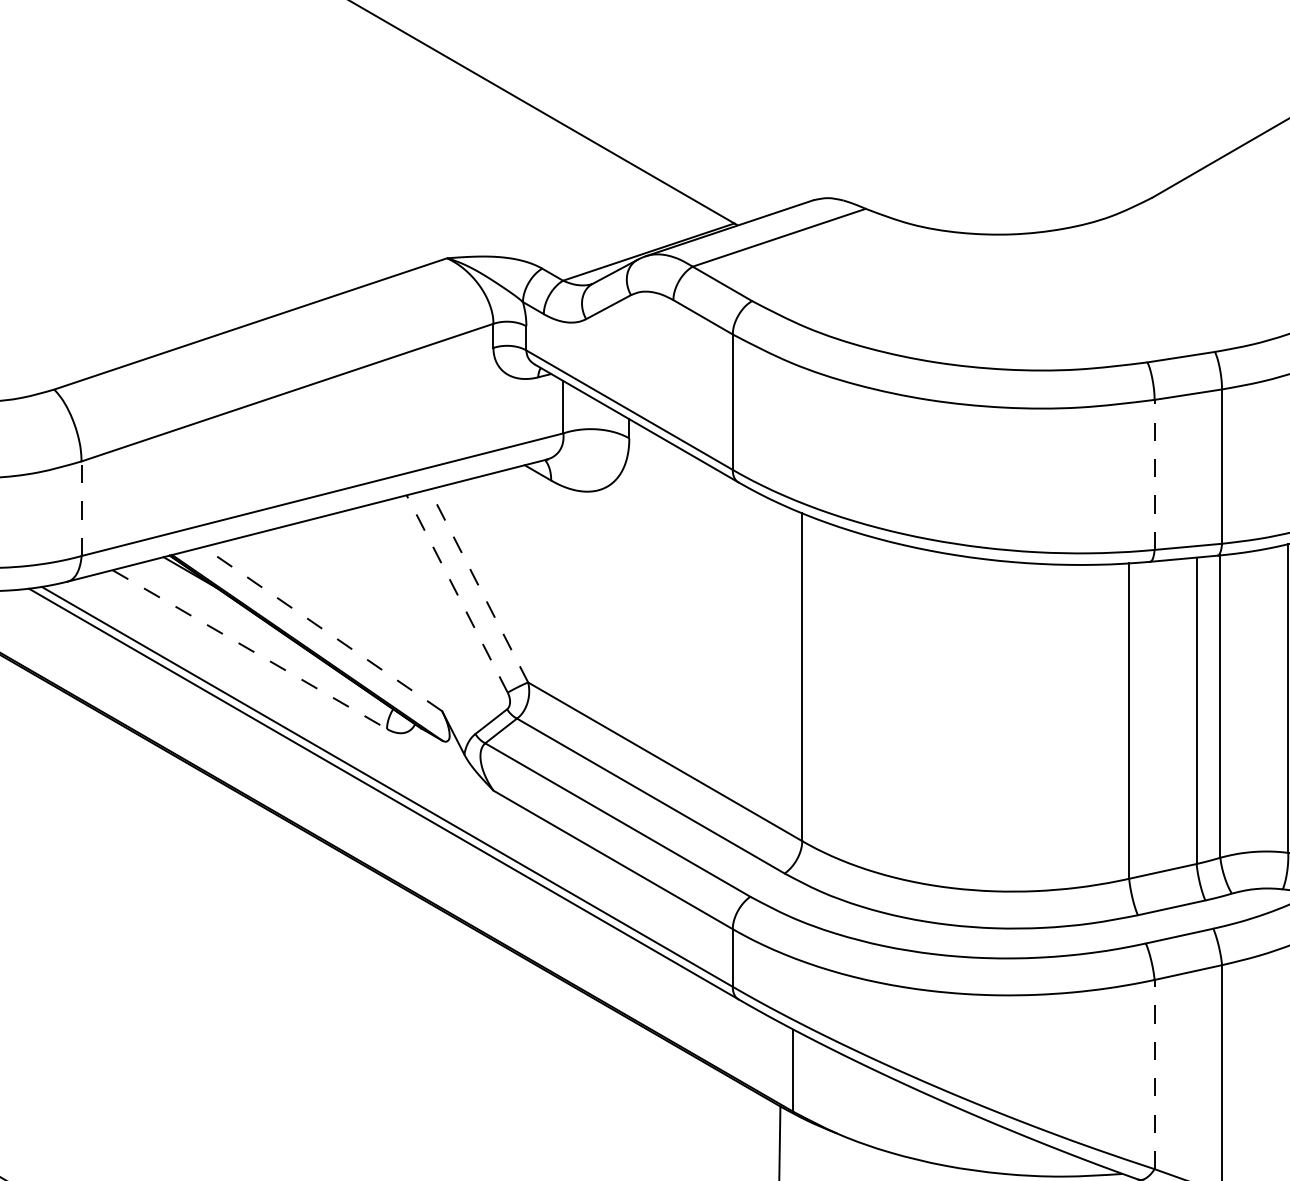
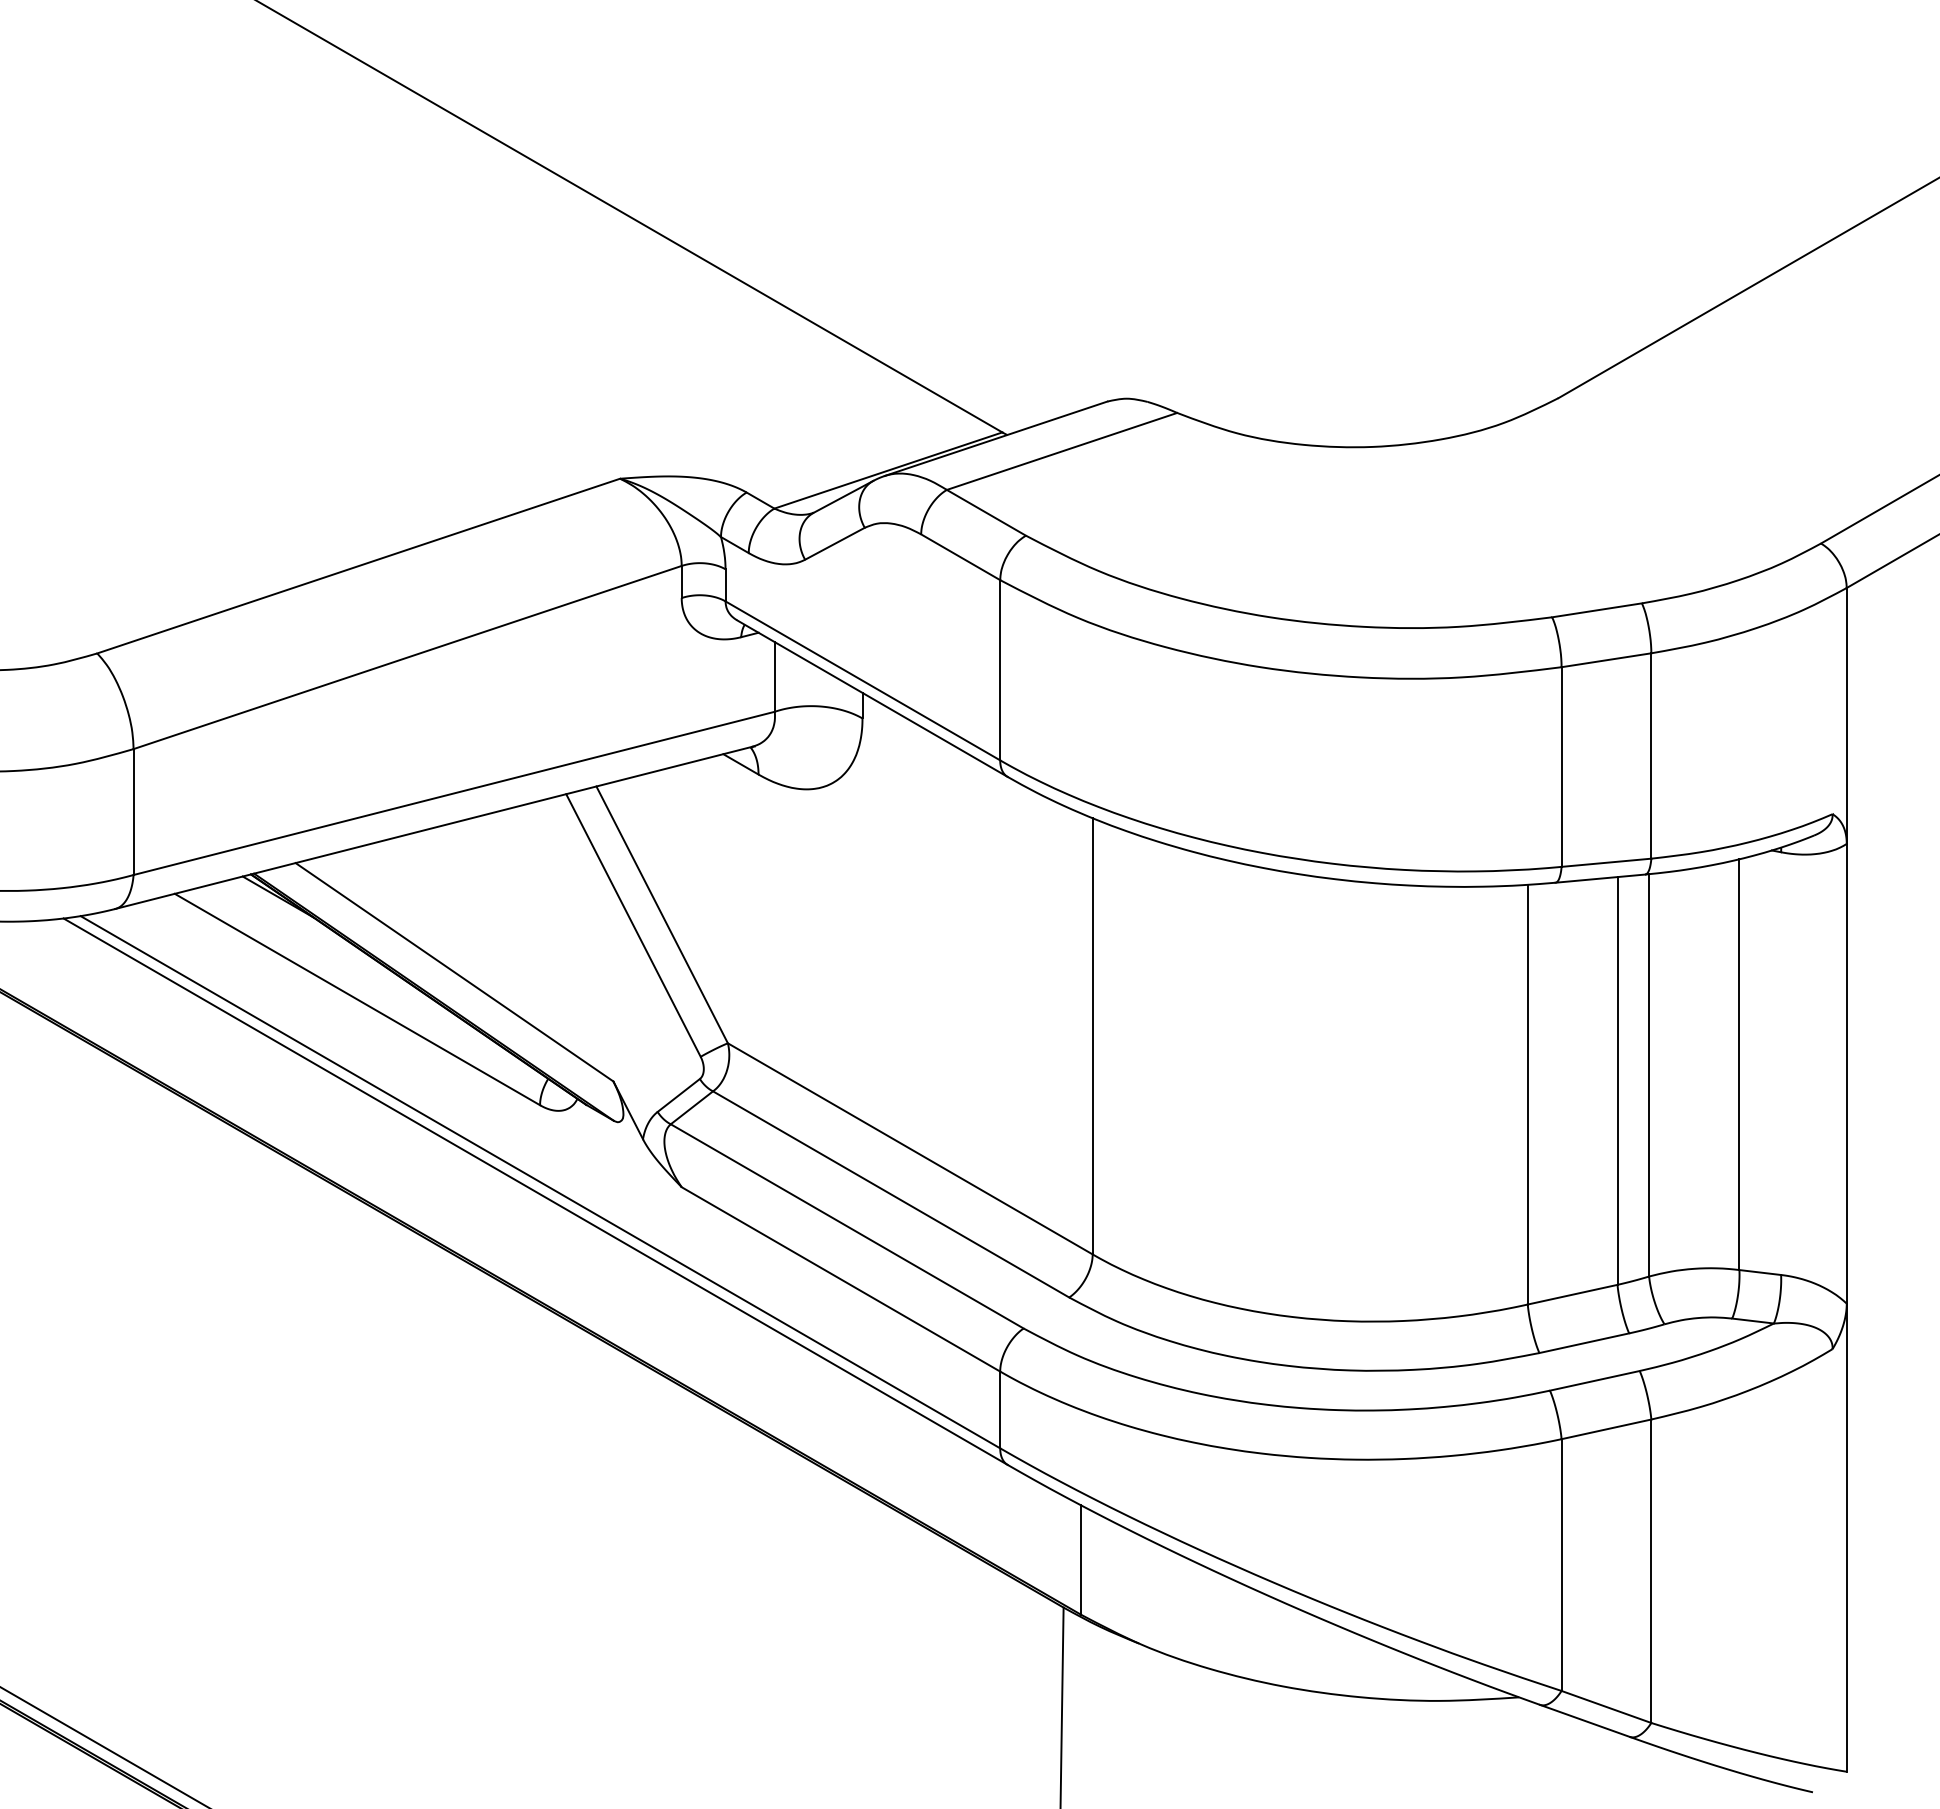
line: (1154, 475) -> (1561, 767), dashed -> solid
line: (81, 509) -> (133, 812), dashed -> solid
line: (478, 585) -> (661, 914), dashed -> solid
line: (457, 593) -> (633, 925), dashed -> solid
line: (322, 629) -> (454, 972), dashed -> solid
line: (249, 649) -> (357, 999), dashed -> solid
line: (1154, 1074) -> (1561, 1565), dashed -> solid

